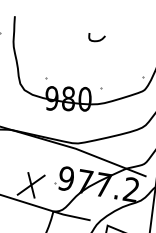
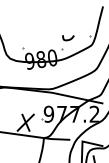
curve: (98, 39) -> (69, 38), moved

